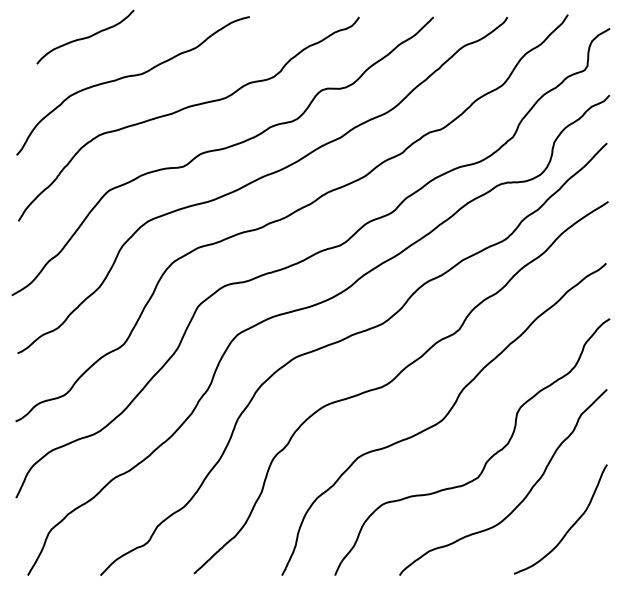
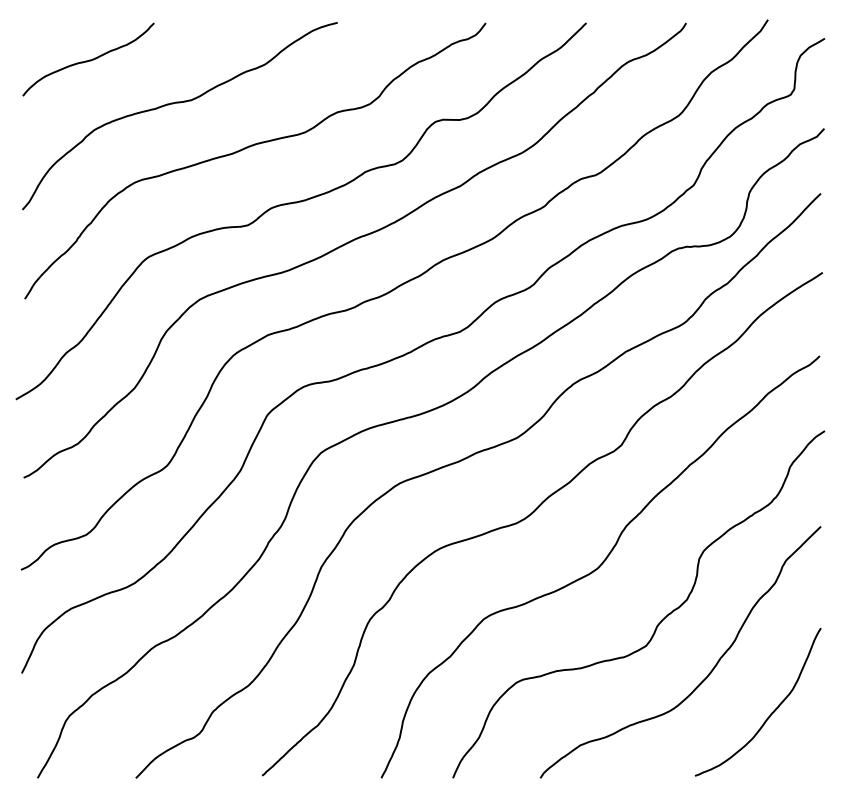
curve: (85, 37) -> (88, 60), moved

